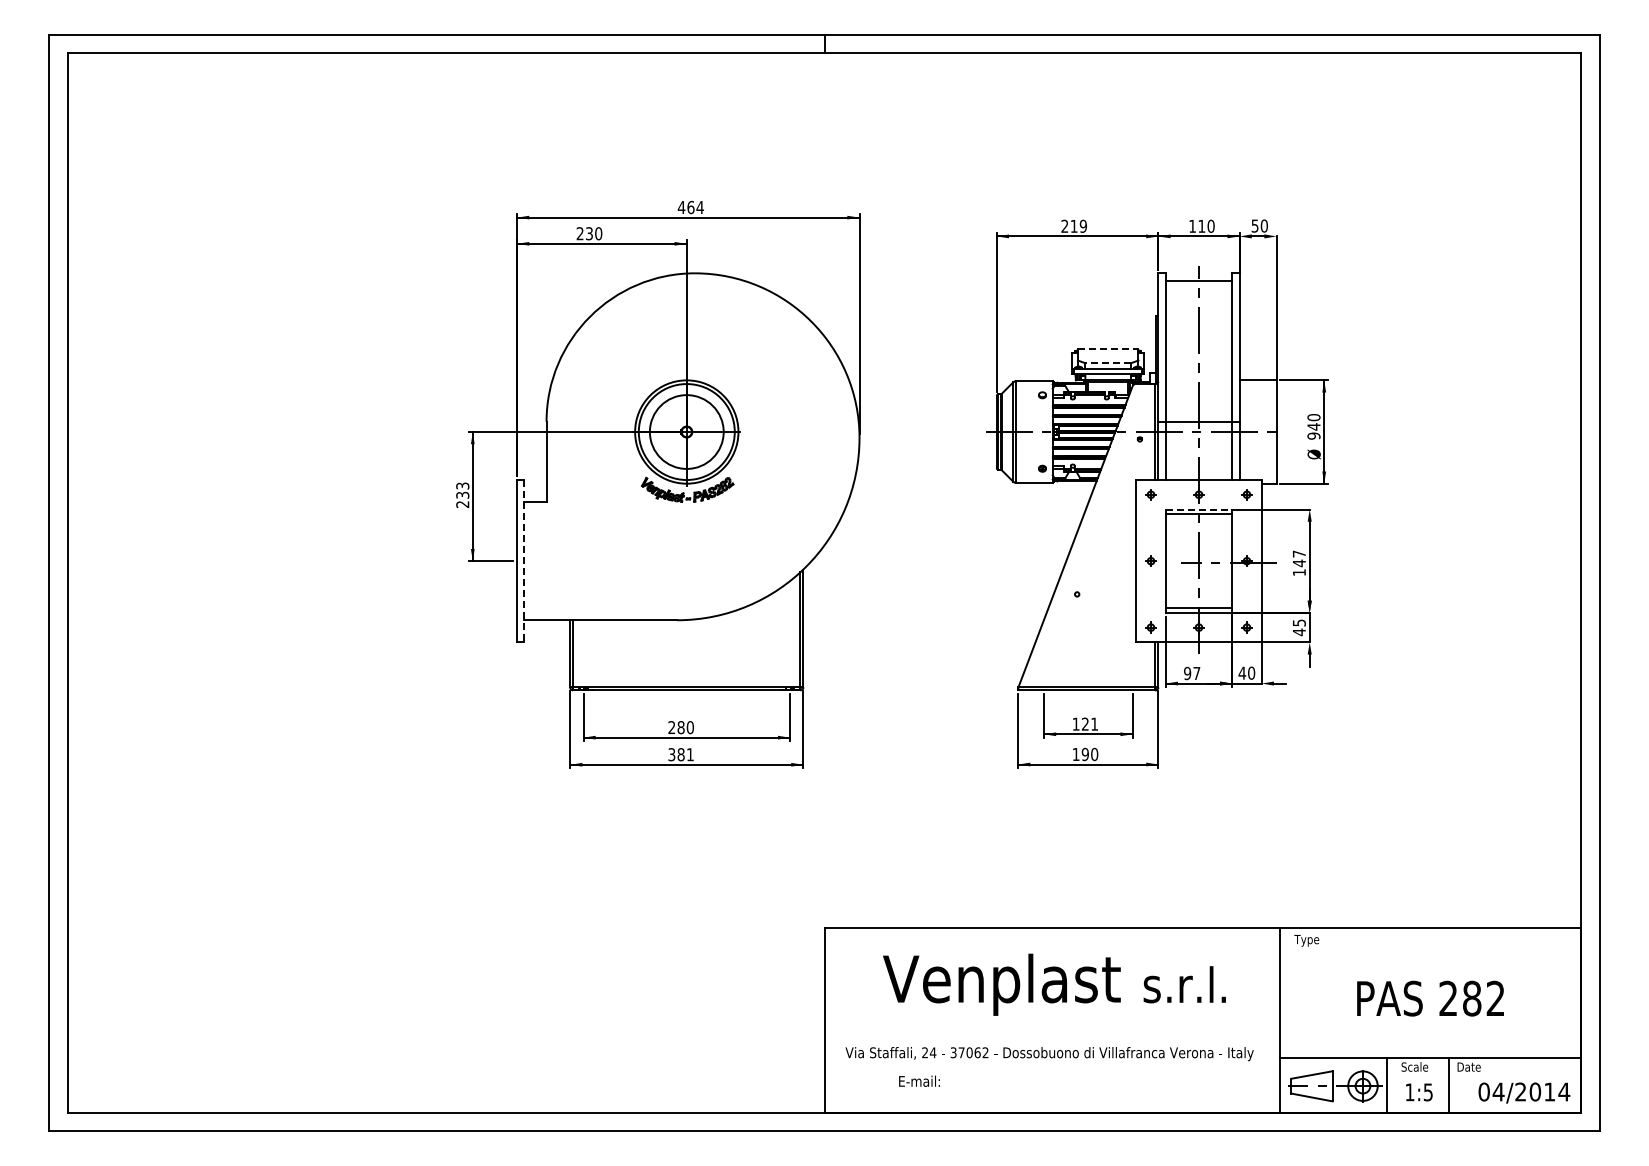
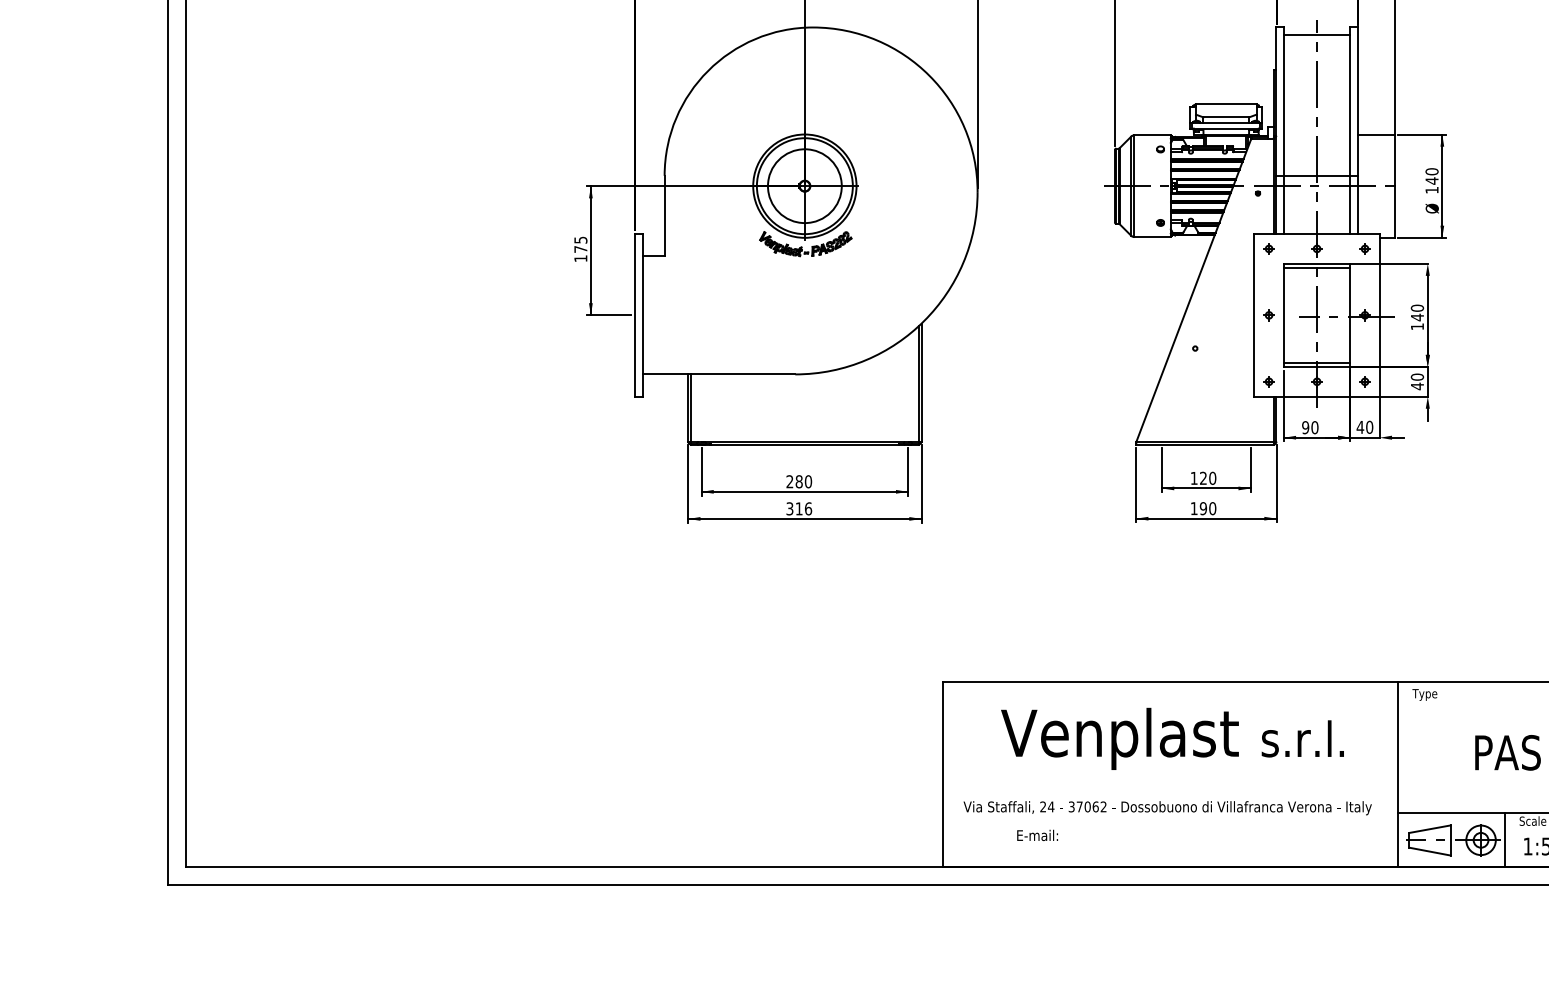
line: (1108, 349) -> (1226, 103), dashed -> solid
line: (1108, 363) -> (1226, 117), dashed -> solid
text: (1313, 435) -> (1431, 189), 940 -> 140
text: (462, 495) -> (580, 249), 233 -> 175
line: (1199, 509) -> (1317, 263), dashed -> solid
text: (1298, 553) -> (1416, 307), 147 -> 140
line: (524, 561) -> (642, 315), dashed -> solid
text: (1298, 622) -> (1416, 376), 45 -> 40
text: (1196, 673) -> (1314, 427), 97 -> 90
text: (1094, 723) -> (1212, 477), 121 -> 120
text: (685, 754) -> (803, 508), 381 -> 316

